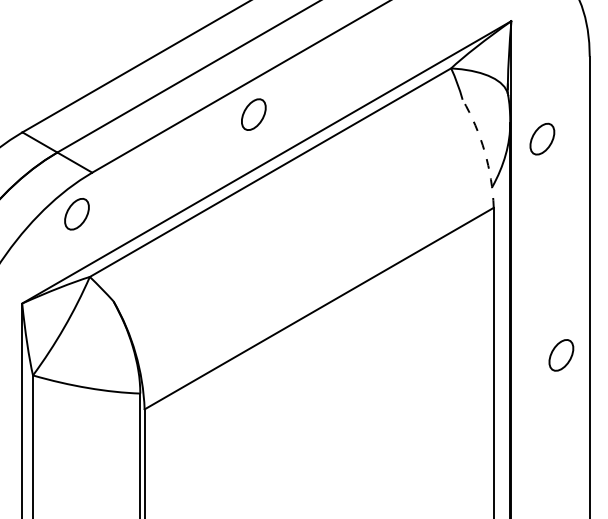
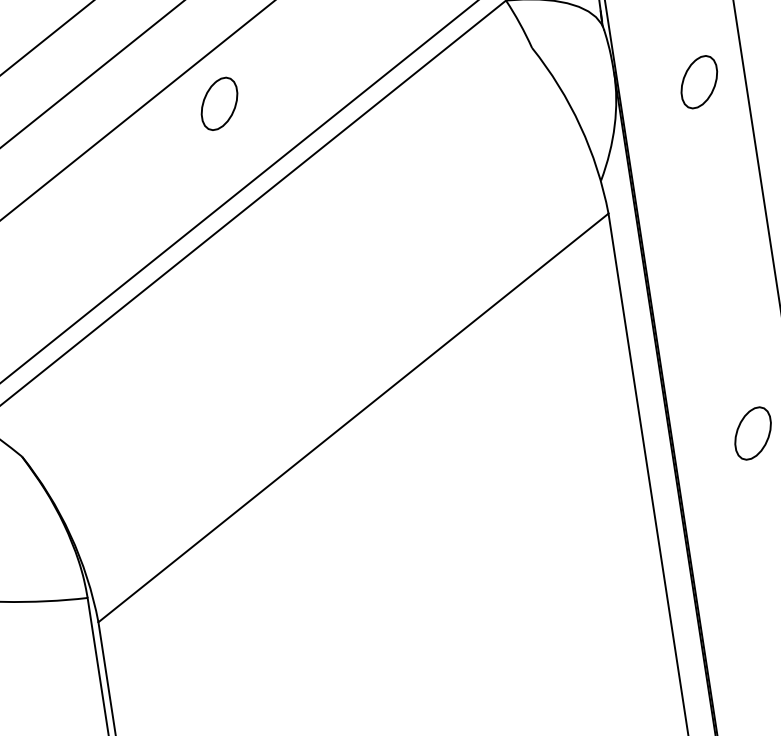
part: (253, 114) -> (218, 103), moved
part: (542, 138) -> (699, 81), moved
arc: (484, 151) -> (579, 125), dashed -> solid

